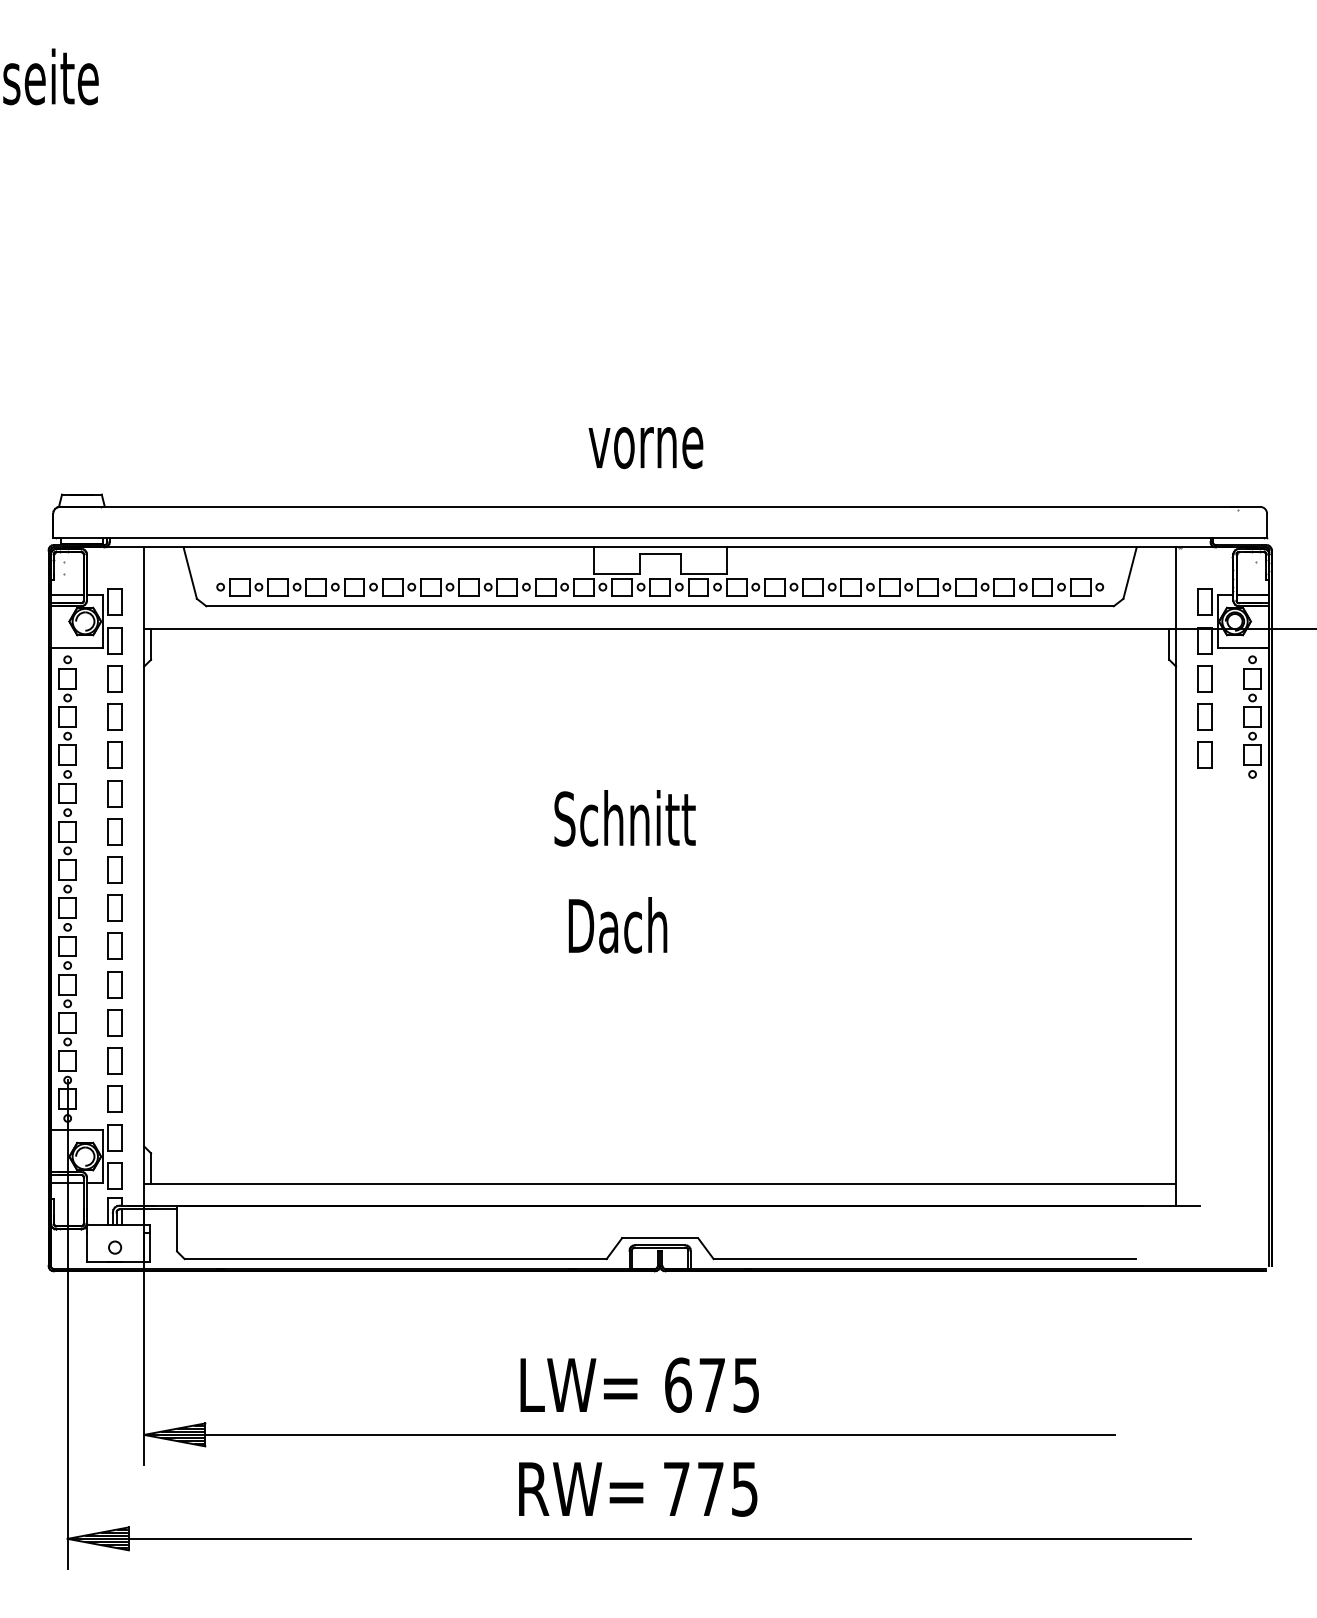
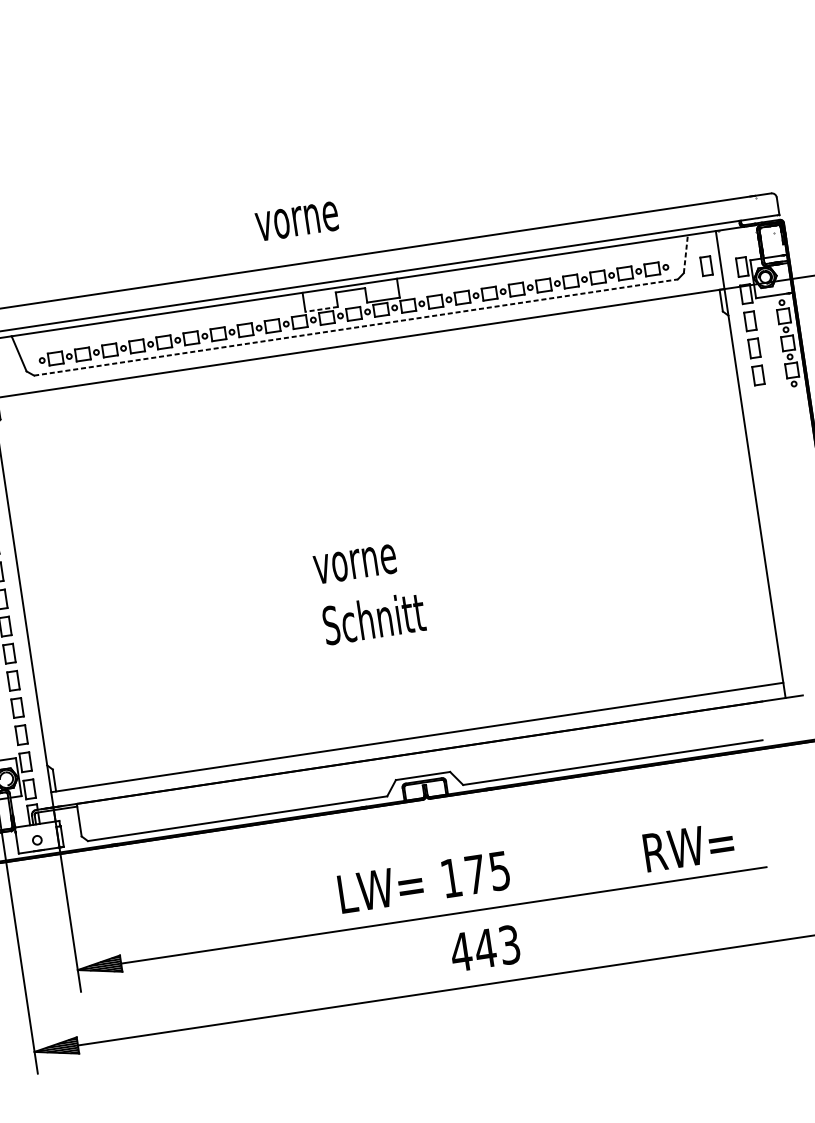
text: (645, 448) -> (296, 221), moved
line: (1130, 573) -> (686, 254), solid -> dashed
line: (616, 574) -> (321, 309), solid -> dashed
part: (1155, 593) -> (706, 265), added
line: (660, 606) -> (356, 327), solid -> dashed
text: (624, 818) -> (373, 618), moved
text: (610, 925) -> (354, 559), Dach -> vorne
text: (678, 1384) -> (451, 877), 675 -> 175
text: (581, 1488) -> (689, 846), moved
text: (709, 1488) -> (484, 948), 775 -> 443

